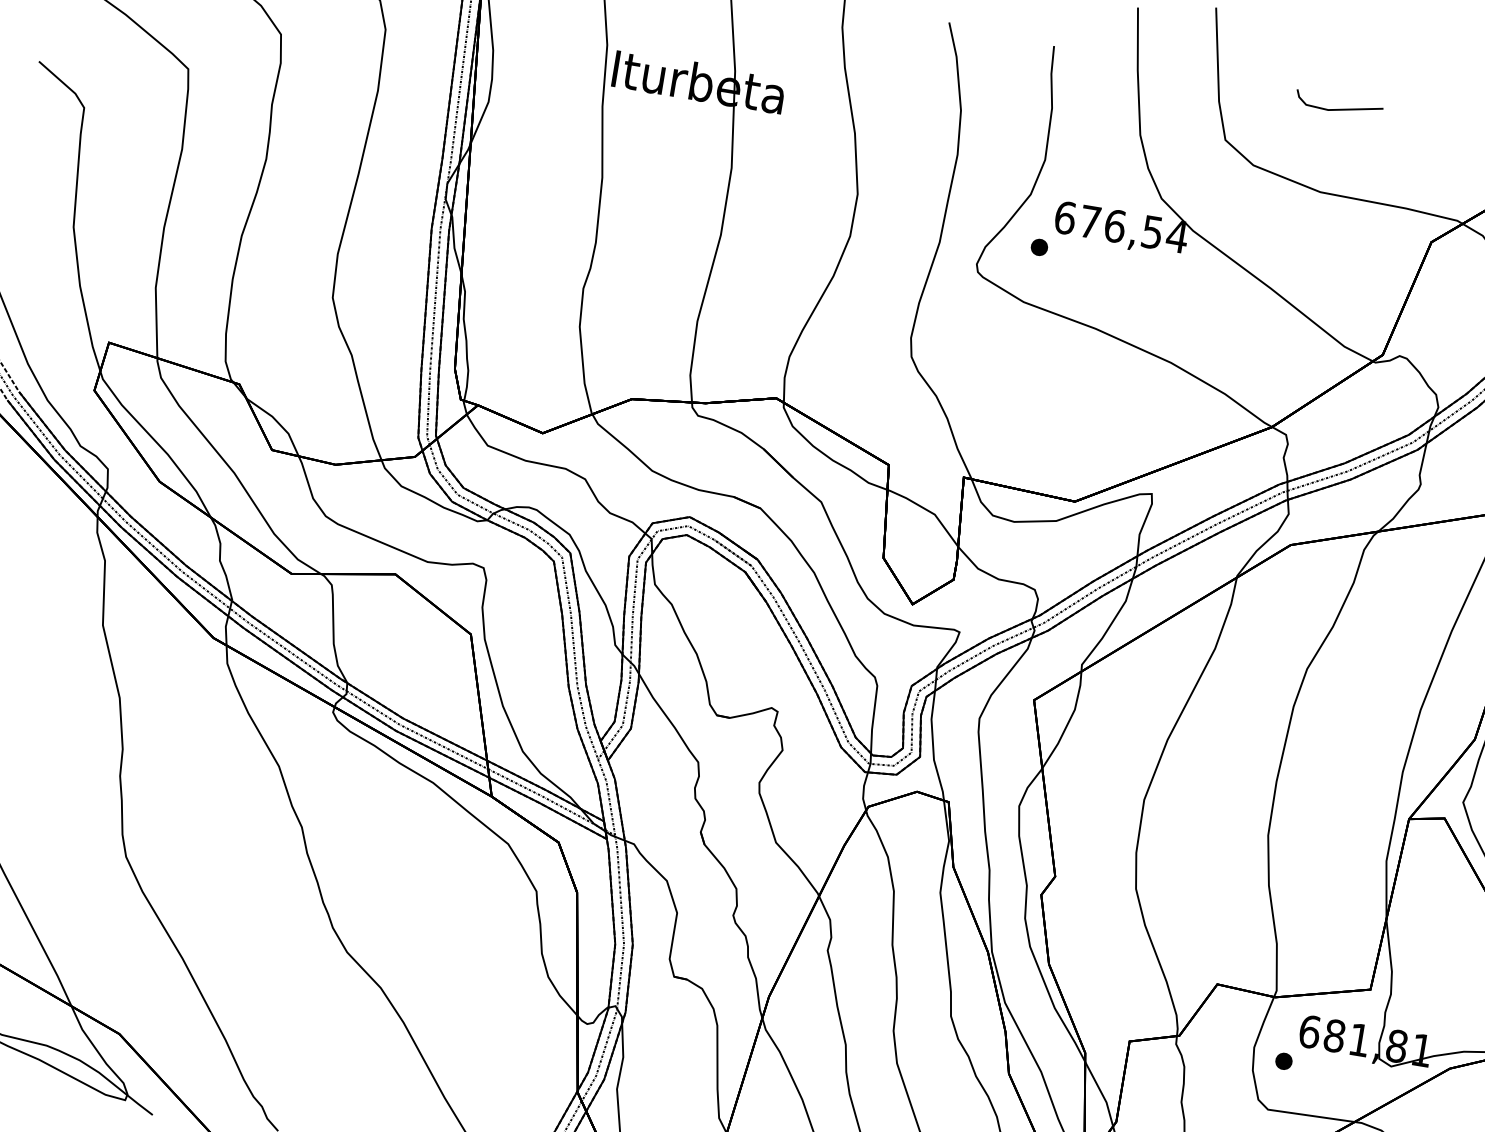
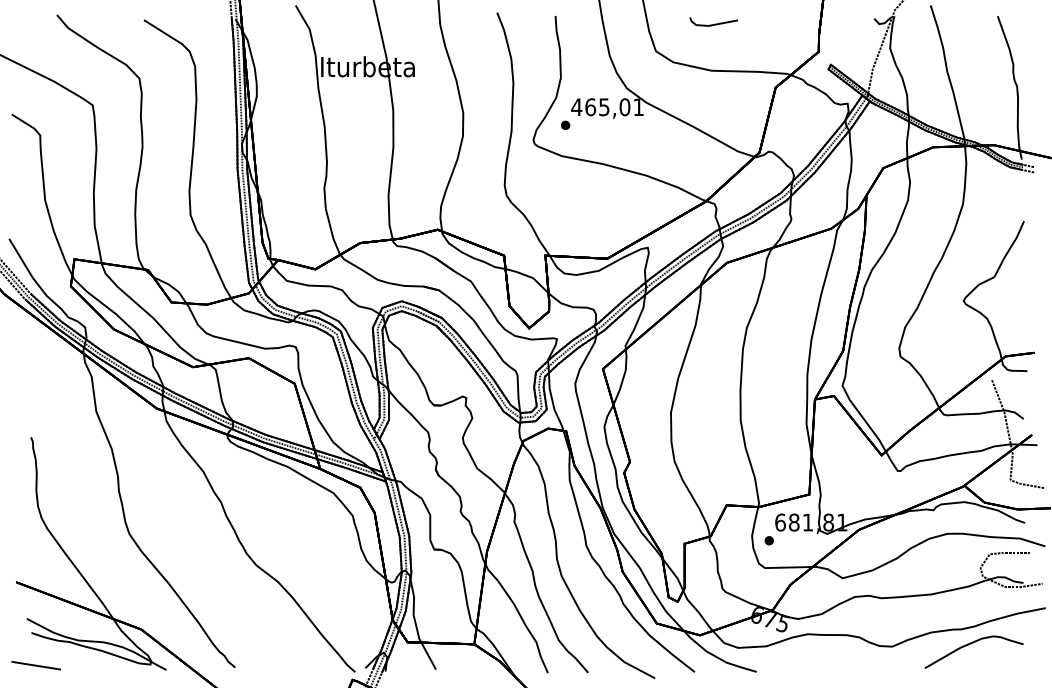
text: (1120, 227) -> (607, 107), 676,54 -> 465,01

